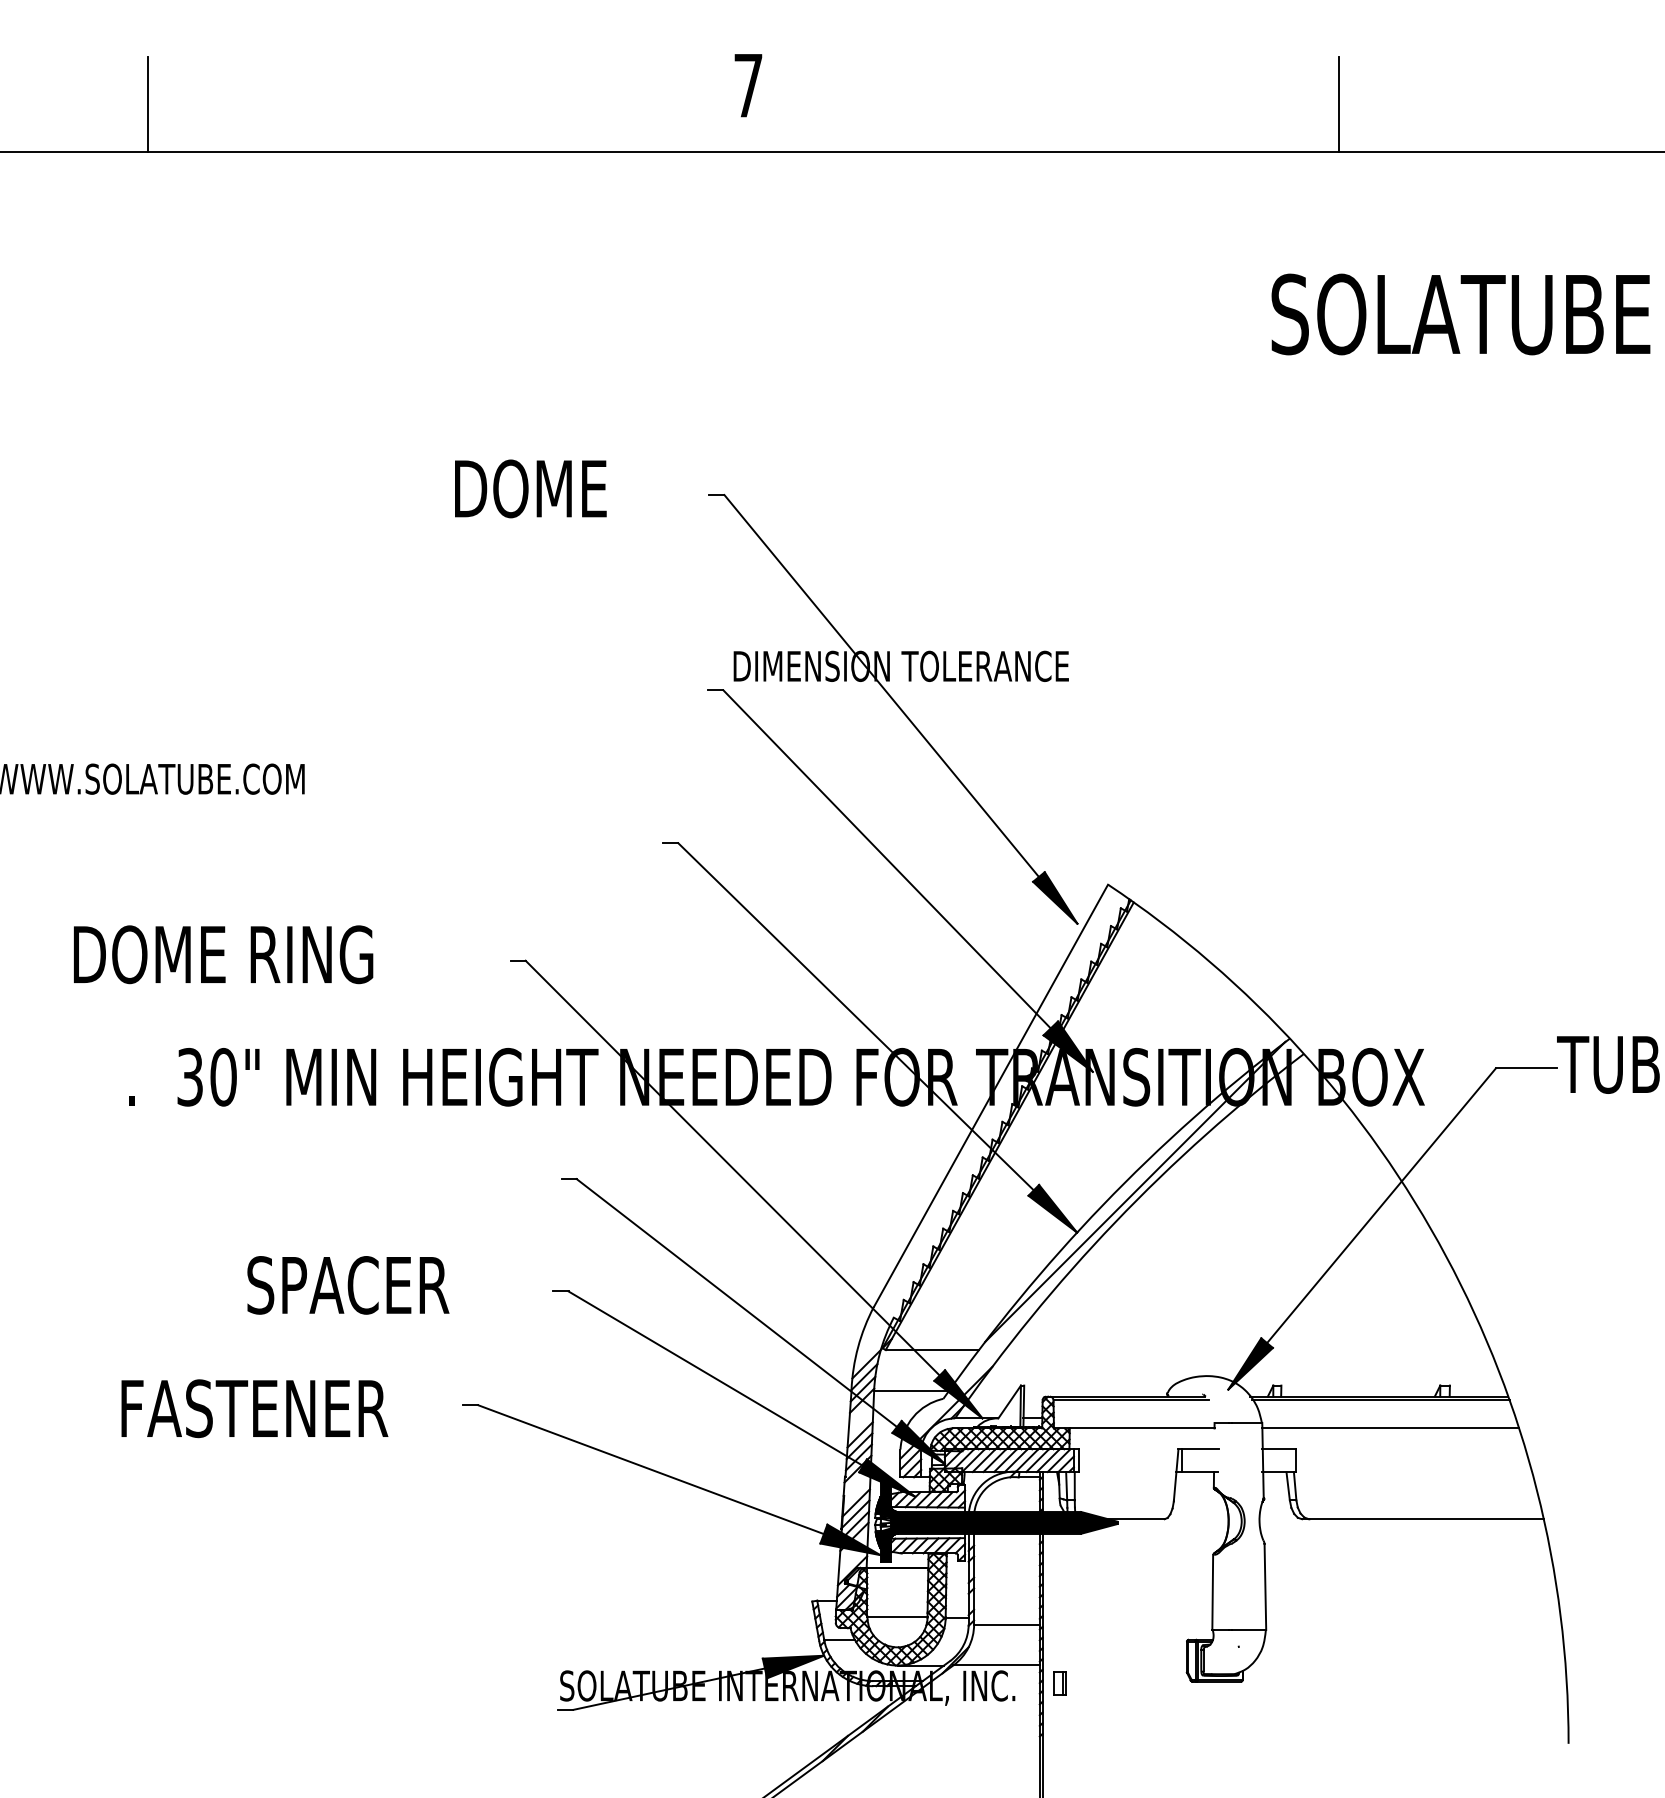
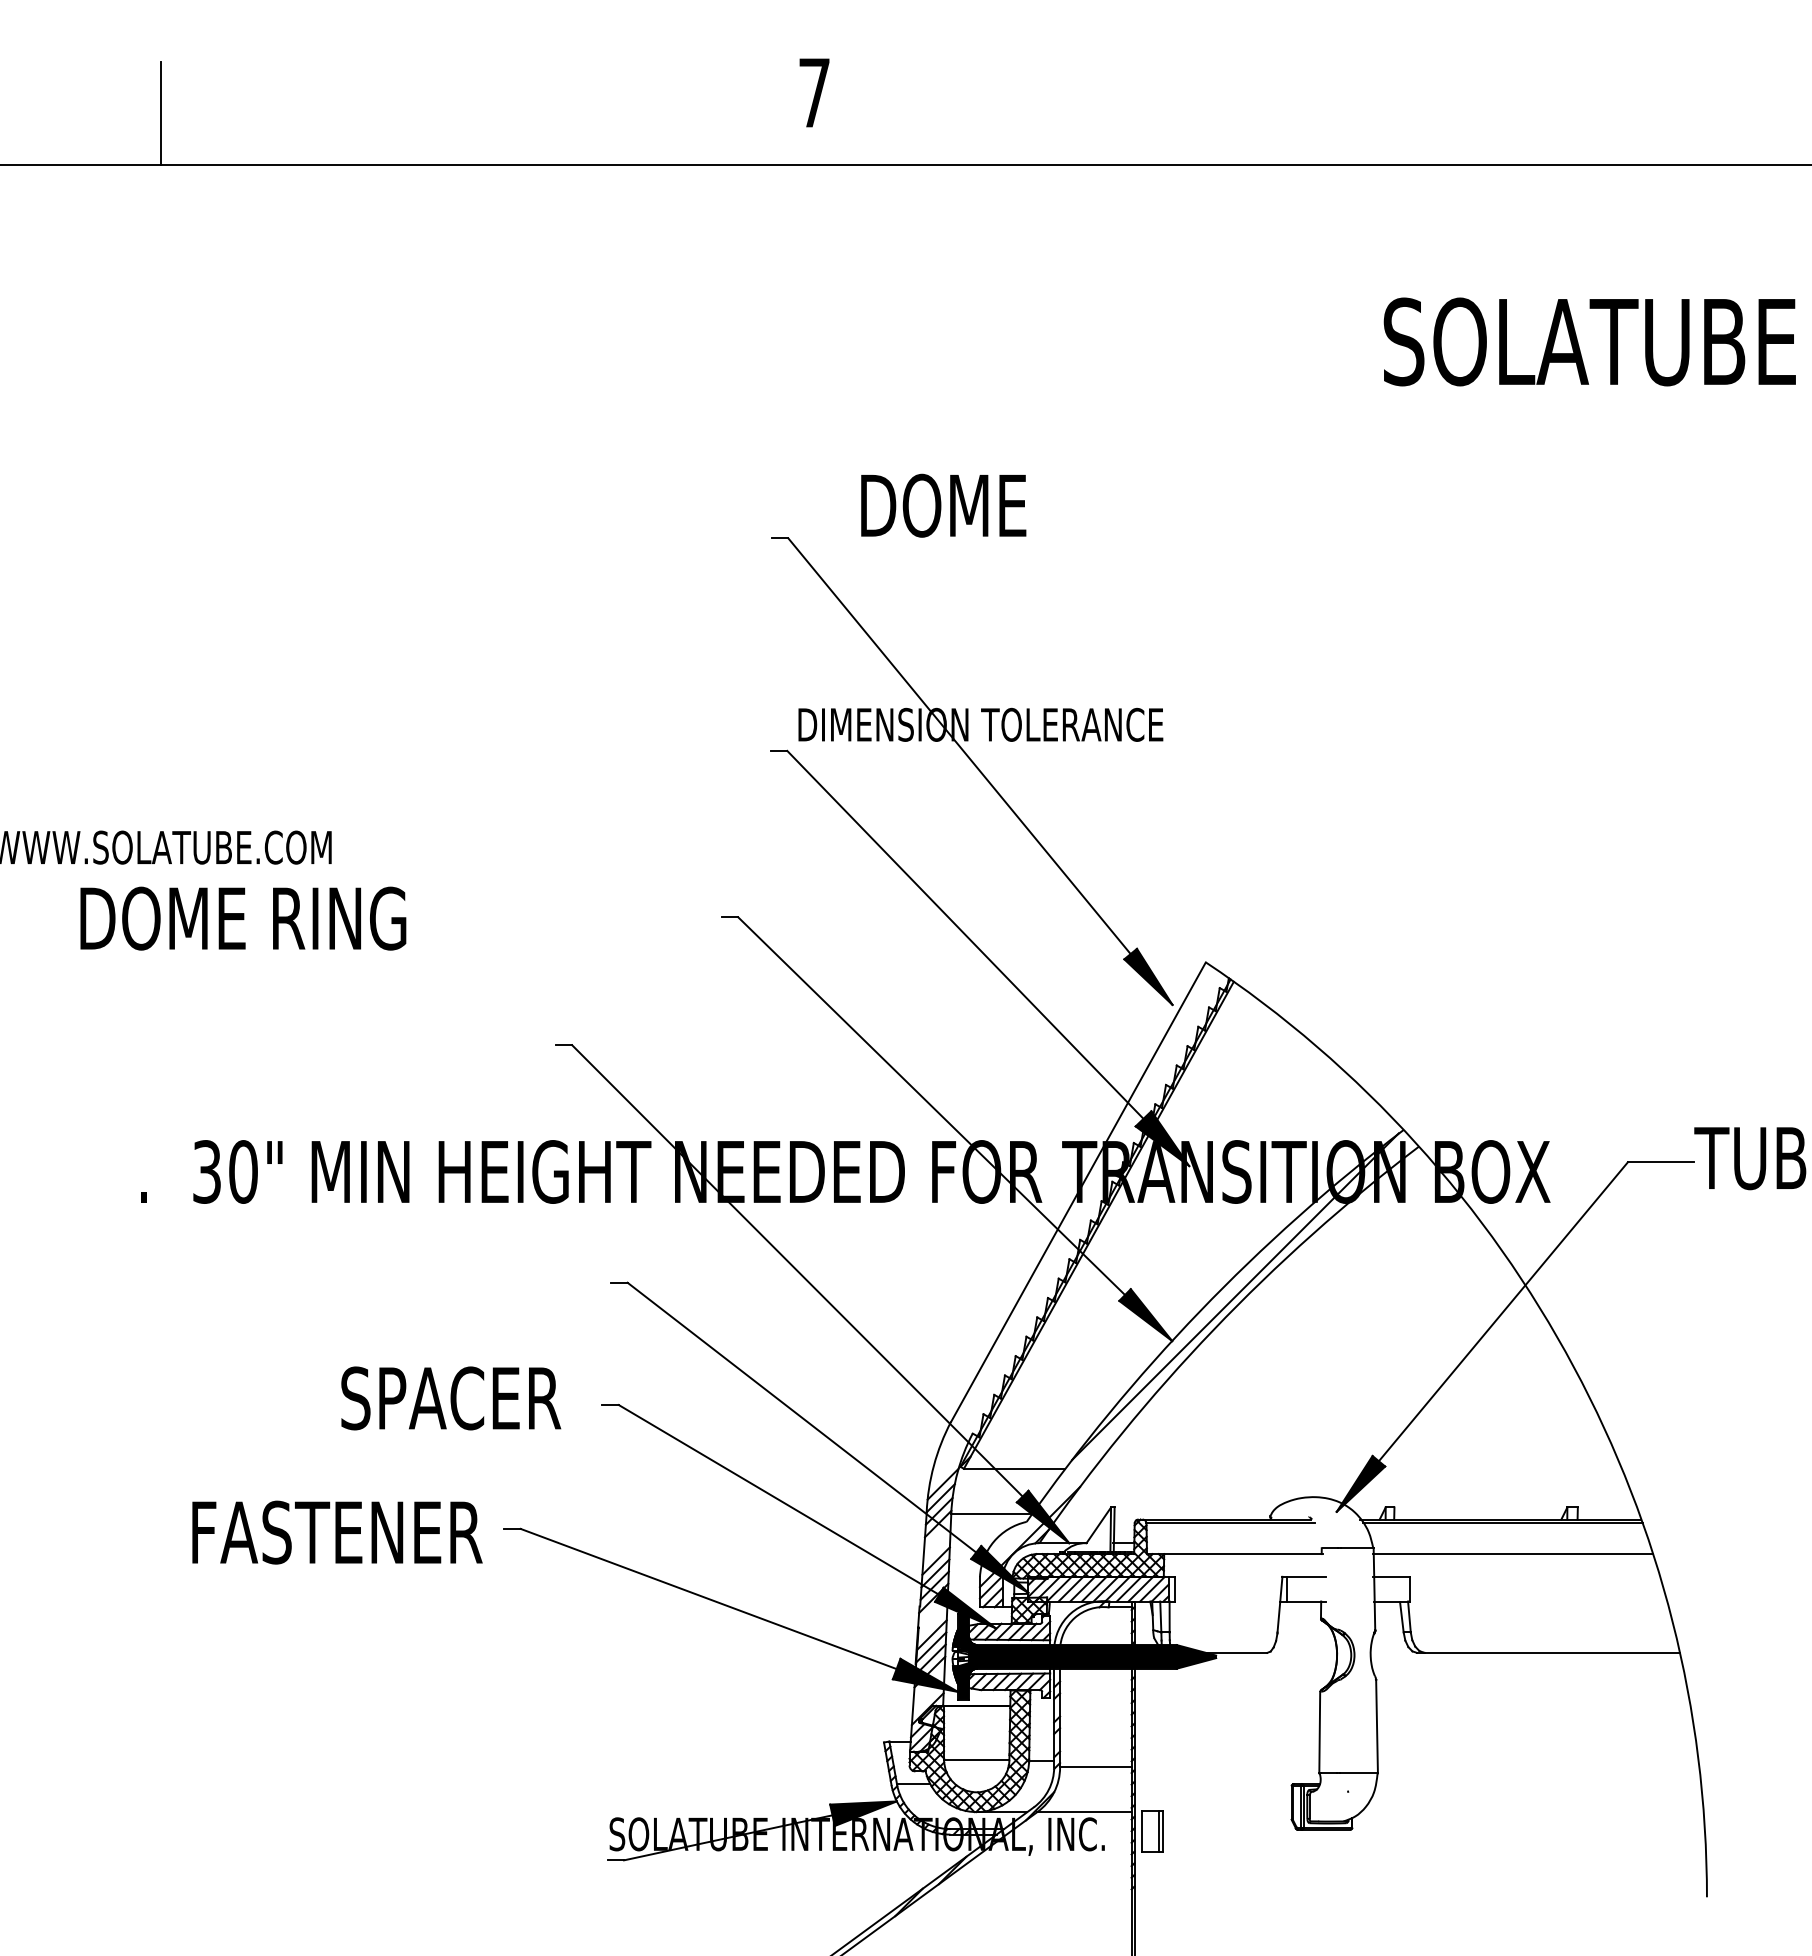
line: (1339, 104) -> (1457, 113), removed
text: (530, 488) -> (943, 505), moved
text: (223, 954) -> (243, 918), moved
text: (348, 1285) -> (451, 1398), moved
text: (254, 1408) -> (337, 1532), moved
part: (1059, 1683) -> (1153, 1831), size x1.6

